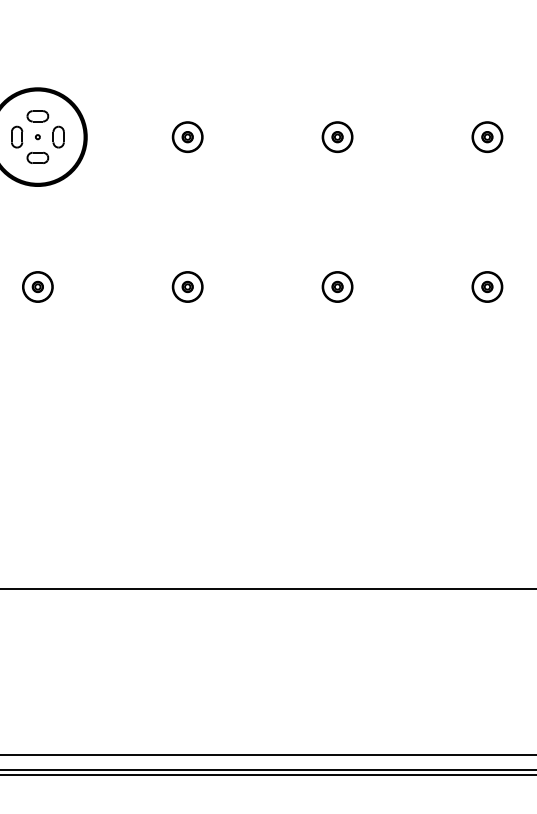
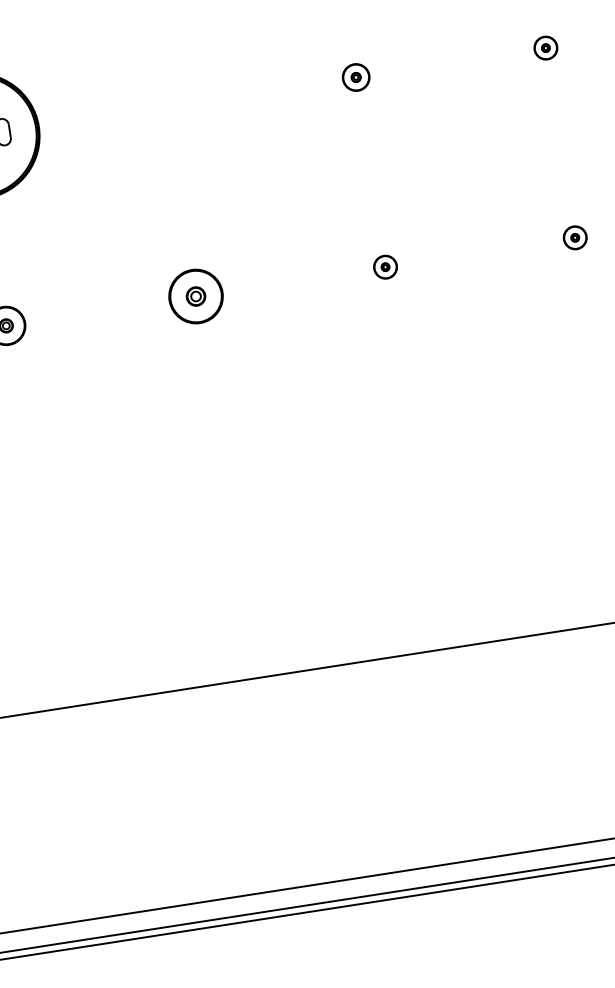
part: (187, 136) -> (166, 106), removed
part: (337, 136) -> (356, 76), size x0.7
part: (487, 136) -> (545, 47), size x0.6
part: (187, 286) -> (195, 295), size x1.4
part: (337, 286) -> (385, 266), size x0.6
part: (487, 286) -> (575, 237), size x0.6

